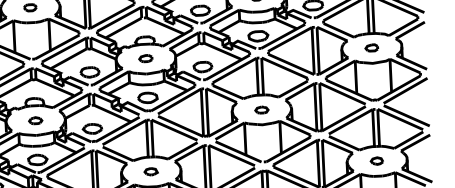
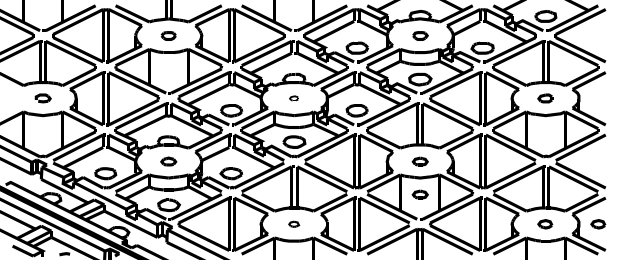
part: (145, 58) -> (293, 98), size x0.6
part: (262, 139) -> (419, 194), added
part: (424, 159) -> (598, 224), added
part: (150, 171) -> (293, 224), size x0.7

